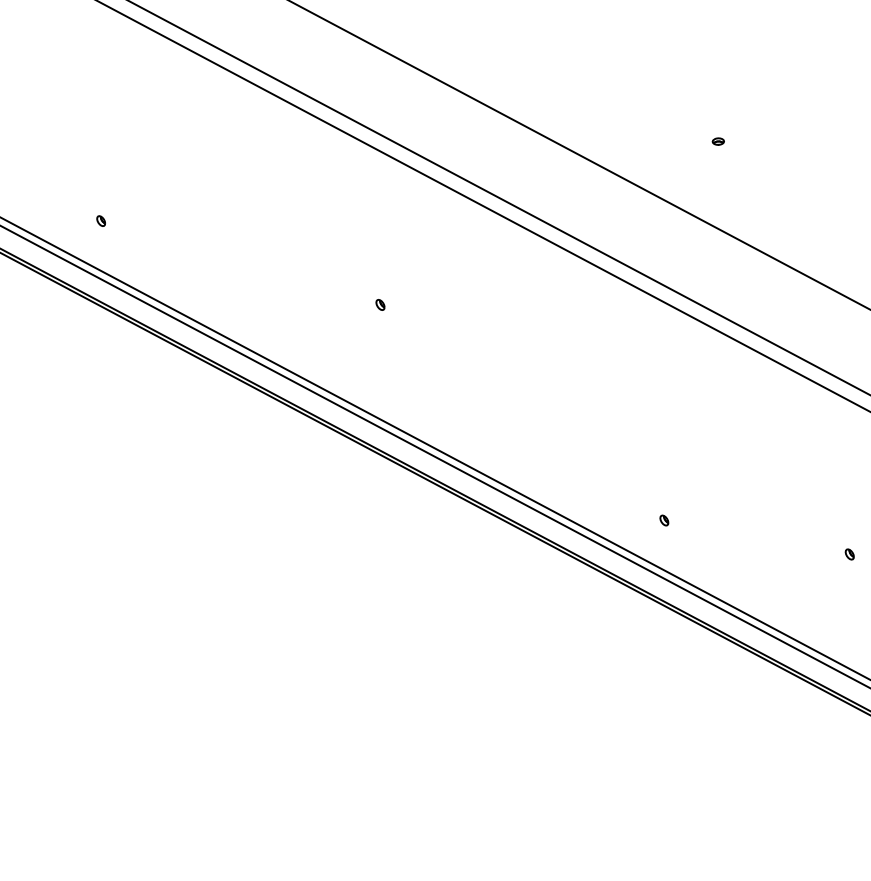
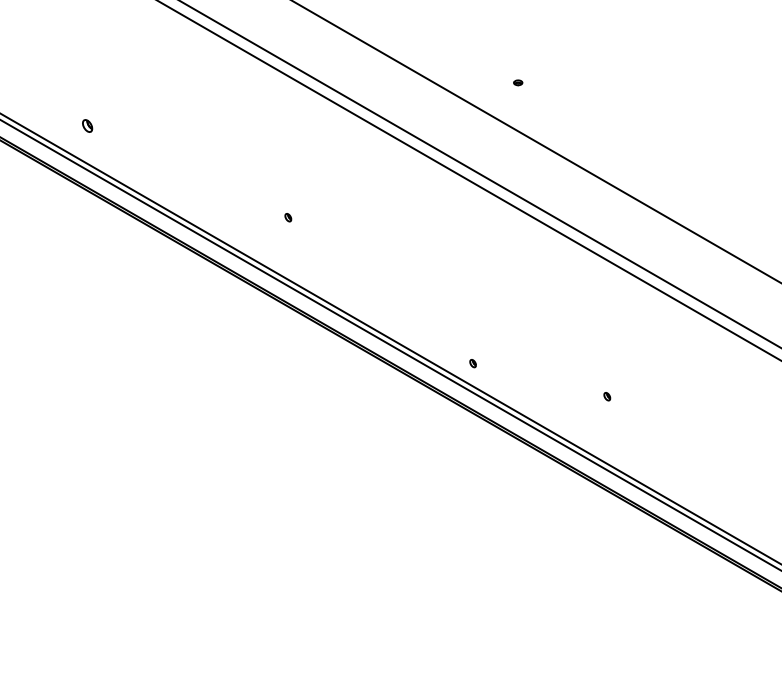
part: (718, 141) -> (518, 82), moved
part: (101, 220) -> (87, 125), size x1.6
part: (380, 304) -> (288, 217), moved
part: (663, 520) -> (472, 363), moved
part: (850, 554) -> (607, 396), moved

